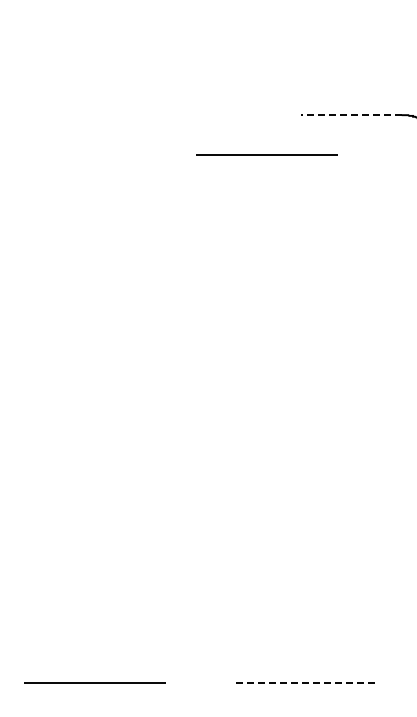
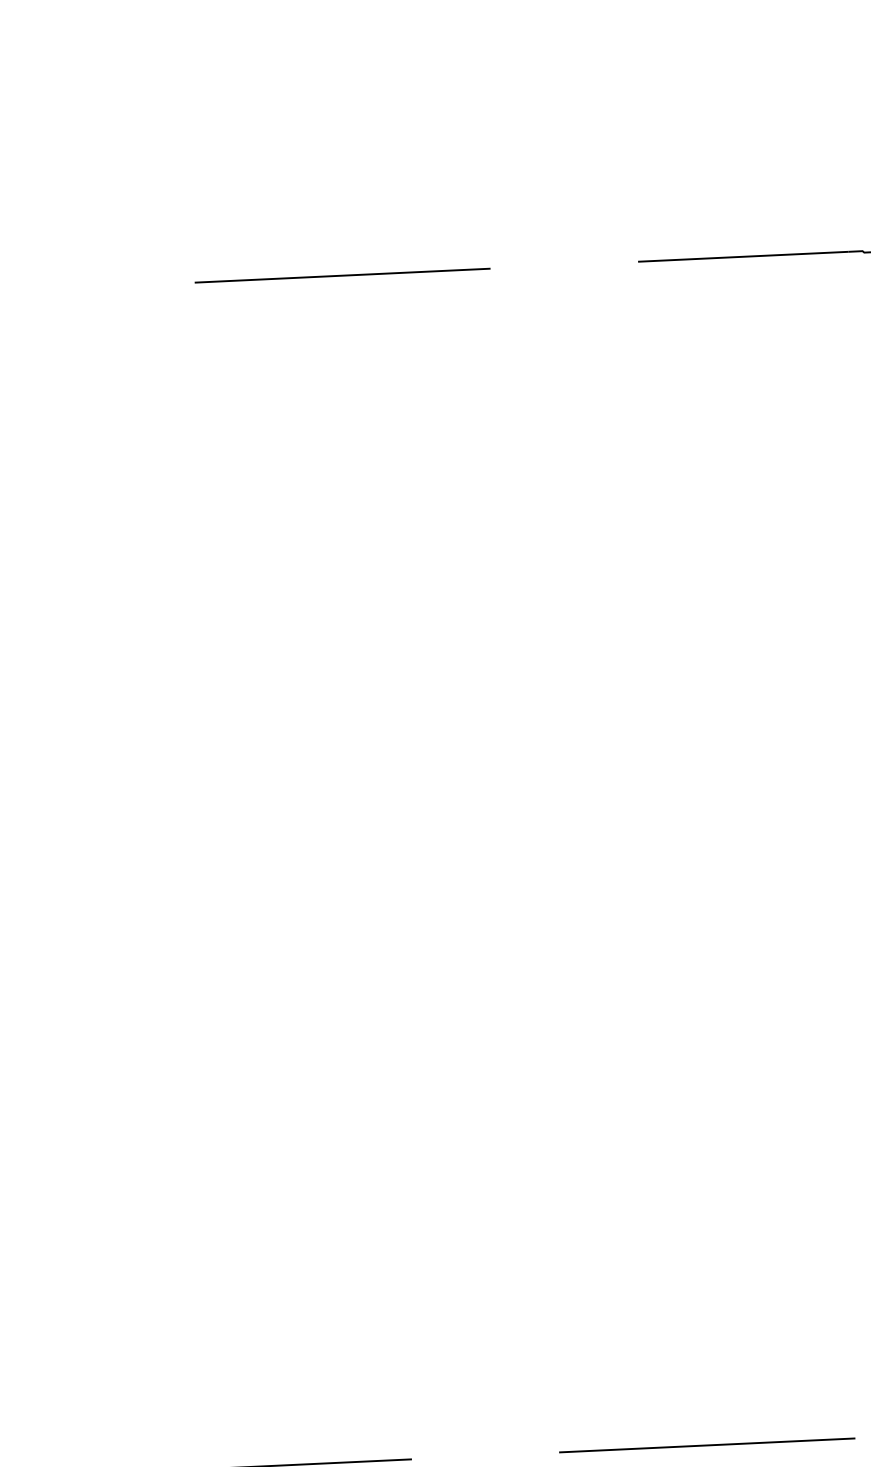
line: (350, 115) -> (741, 257), dashed -> solid
line: (266, 154) -> (340, 274), moved
line: (307, 682) -> (707, 1445), dashed -> solid

